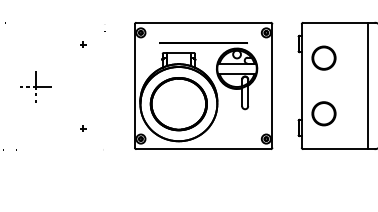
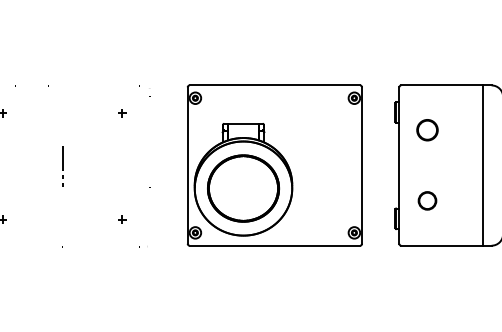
part: (324, 57) -> (427, 129), size x0.7
part: (216, 74) -> (291, 151), removed
line: (36, 86) -> (62, 166), removed
part: (324, 113) -> (427, 200), size x0.6

